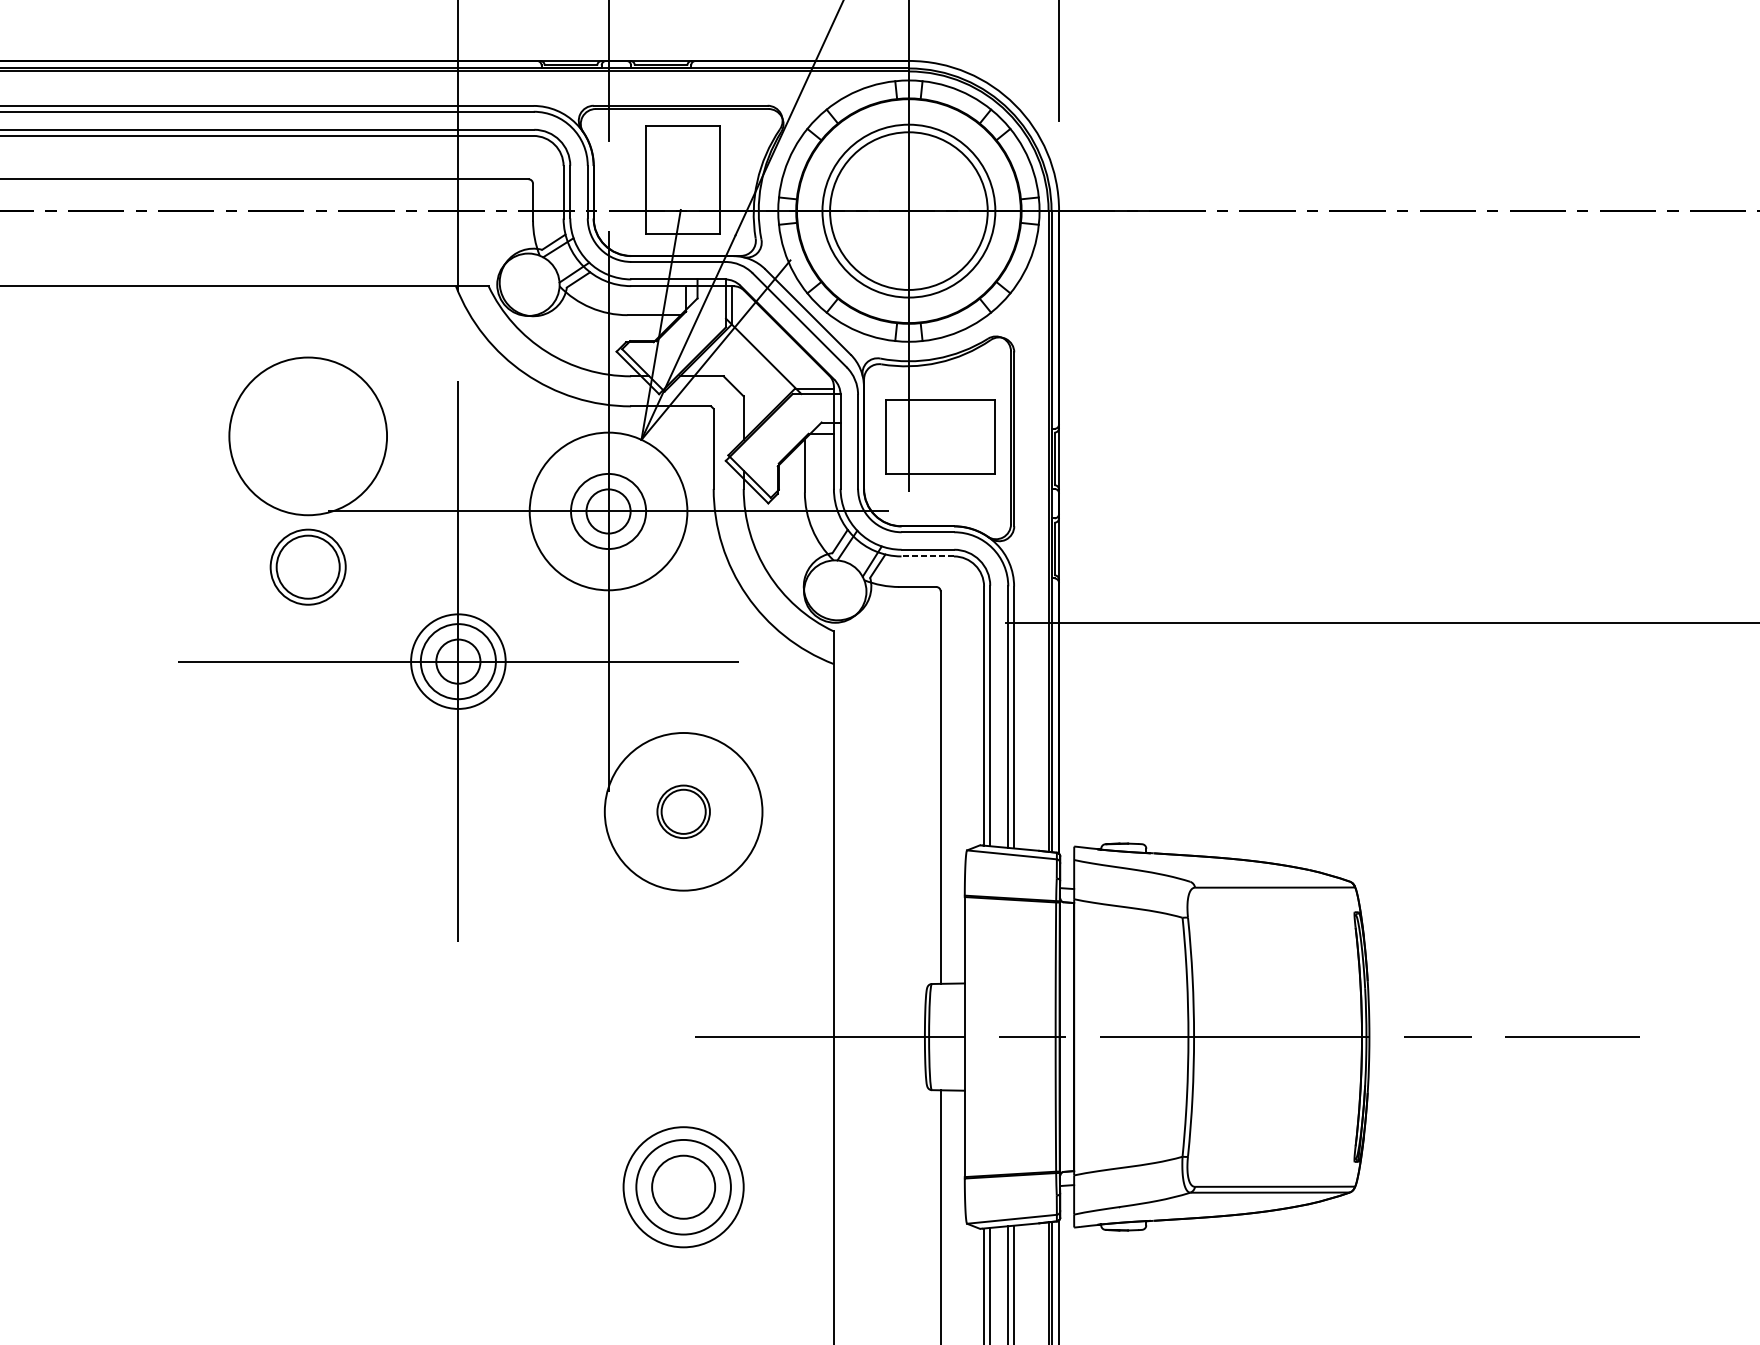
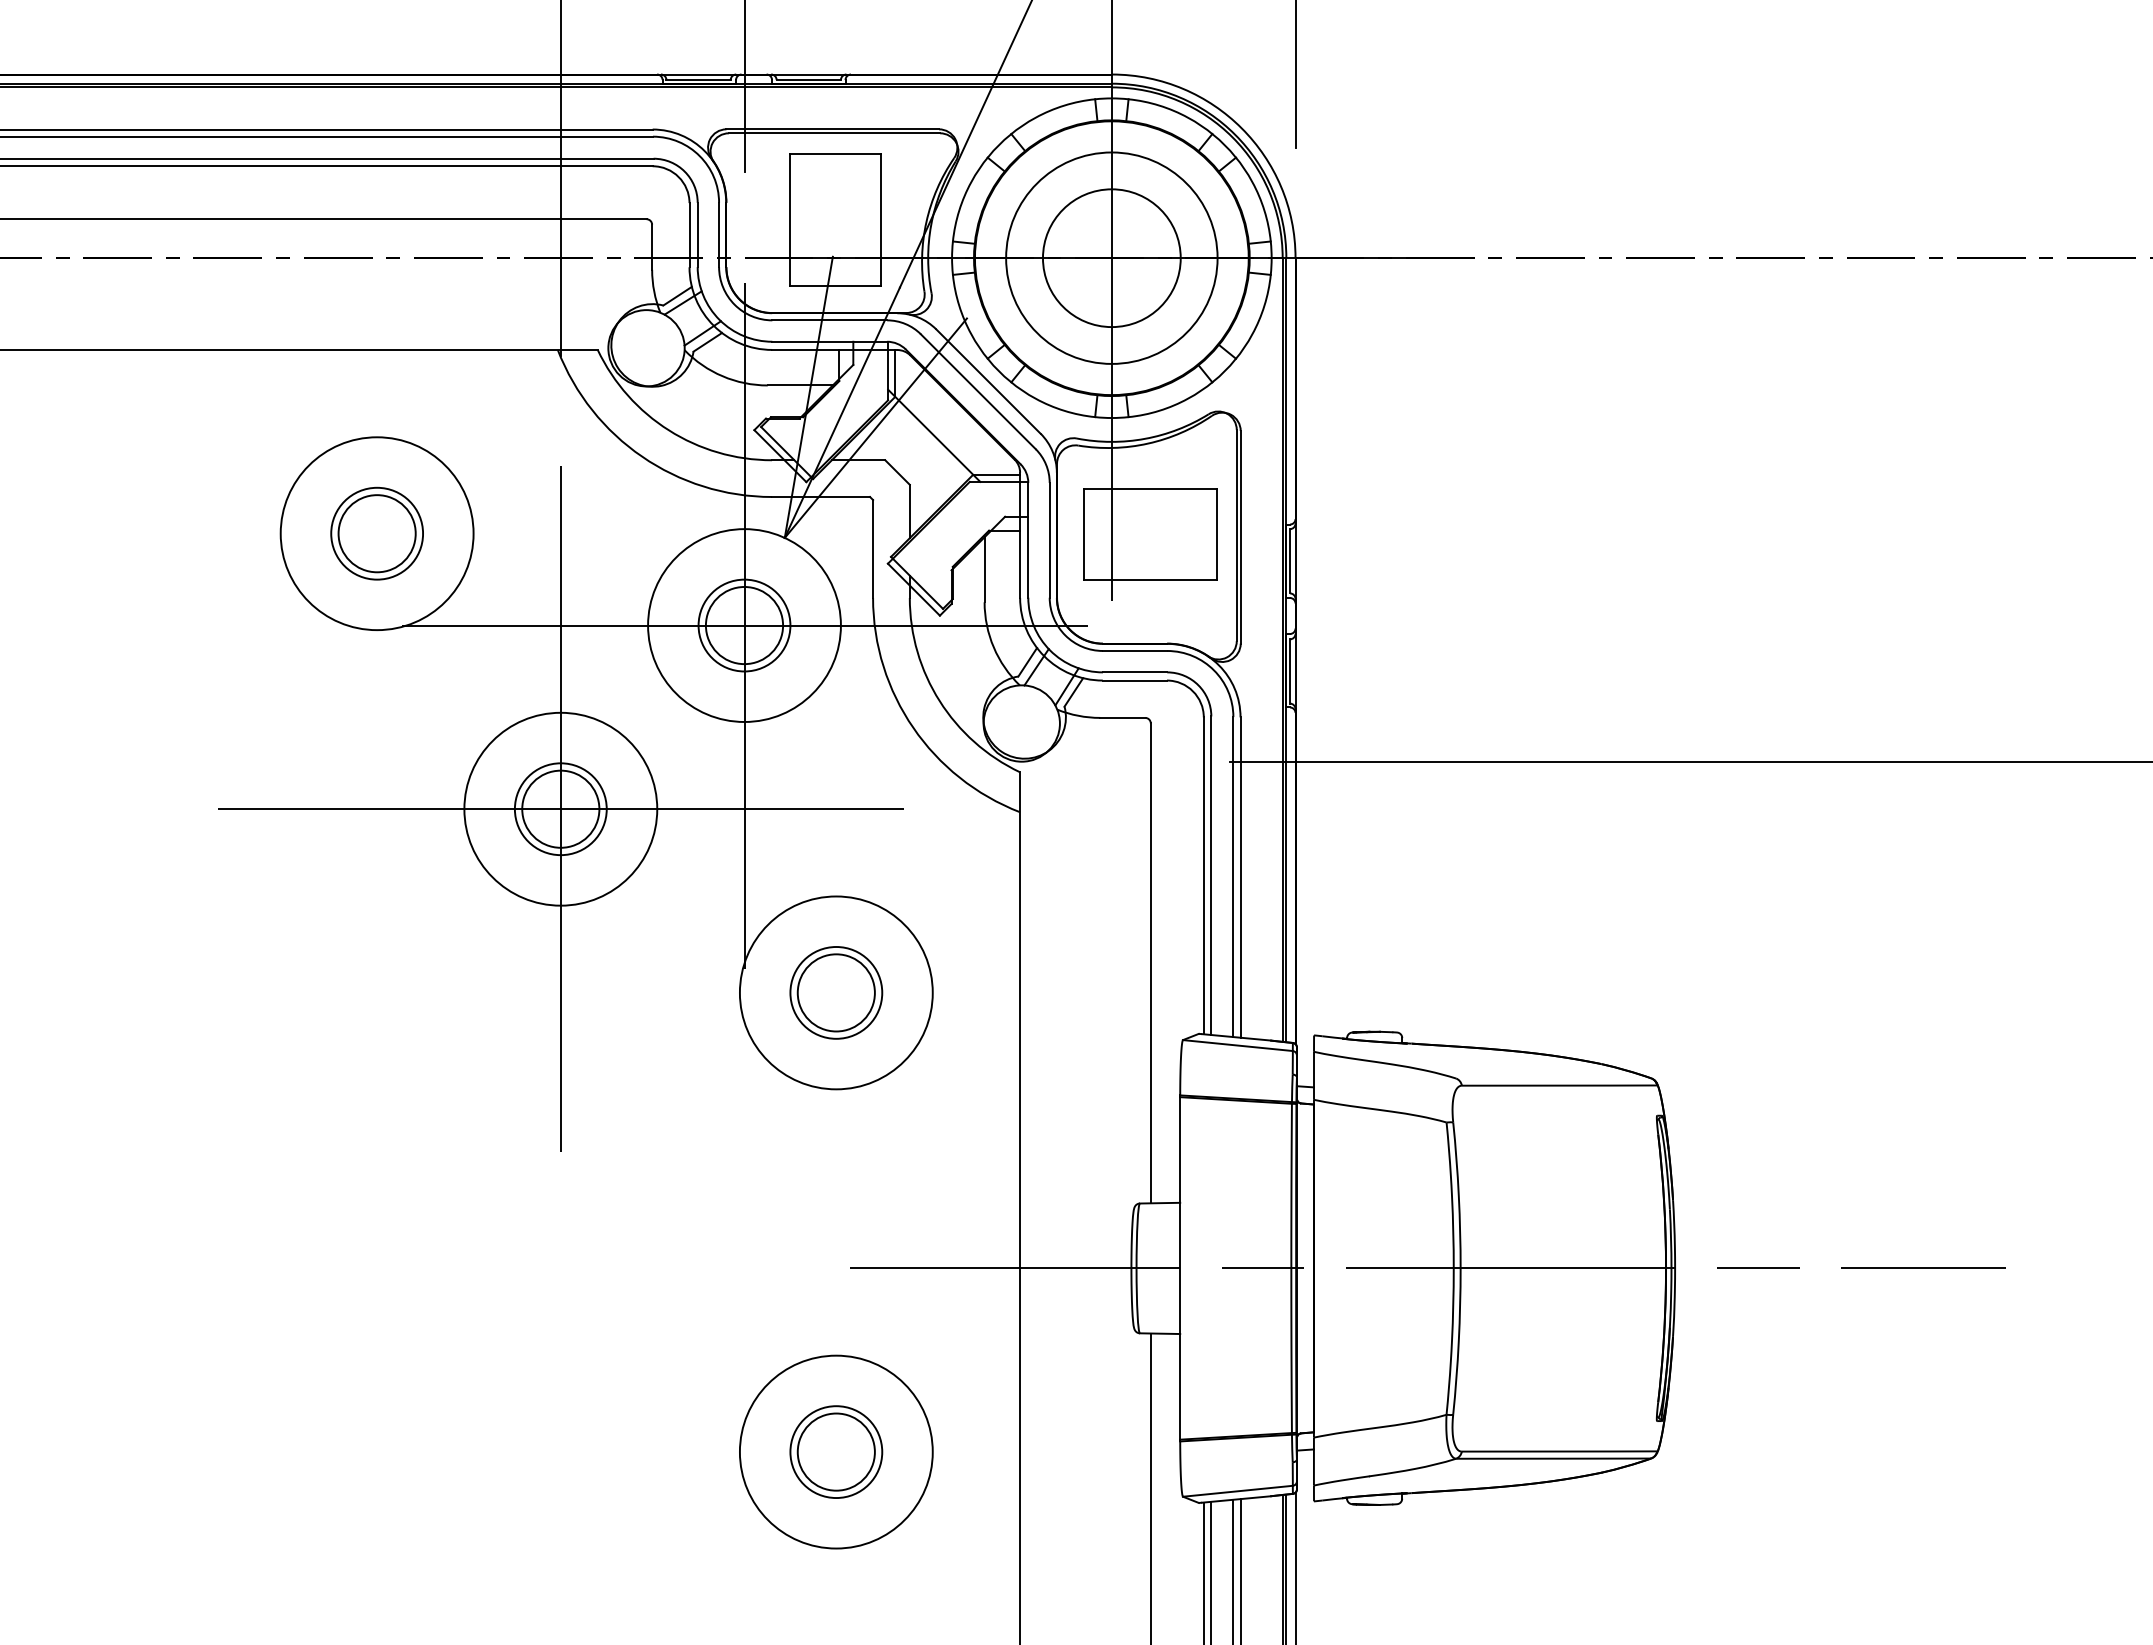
circle: (908, 211) -> (1111, 258), size x0.71
circle: (608, 511) -> (744, 625), size x1.43
line: (927, 556) -> (1134, 680), dashed -> solid
part: (307, 567) -> (376, 533), moved
circle: (458, 661) -> (560, 808), size x1.43
circle: (458, 661) -> (560, 808), size x1.67
part: (683, 811) -> (836, 992), size x1.43
circle: (682, 1186) -> (835, 1451), size x1.67
circle: (683, 1187) -> (836, 1452), size x0.62

